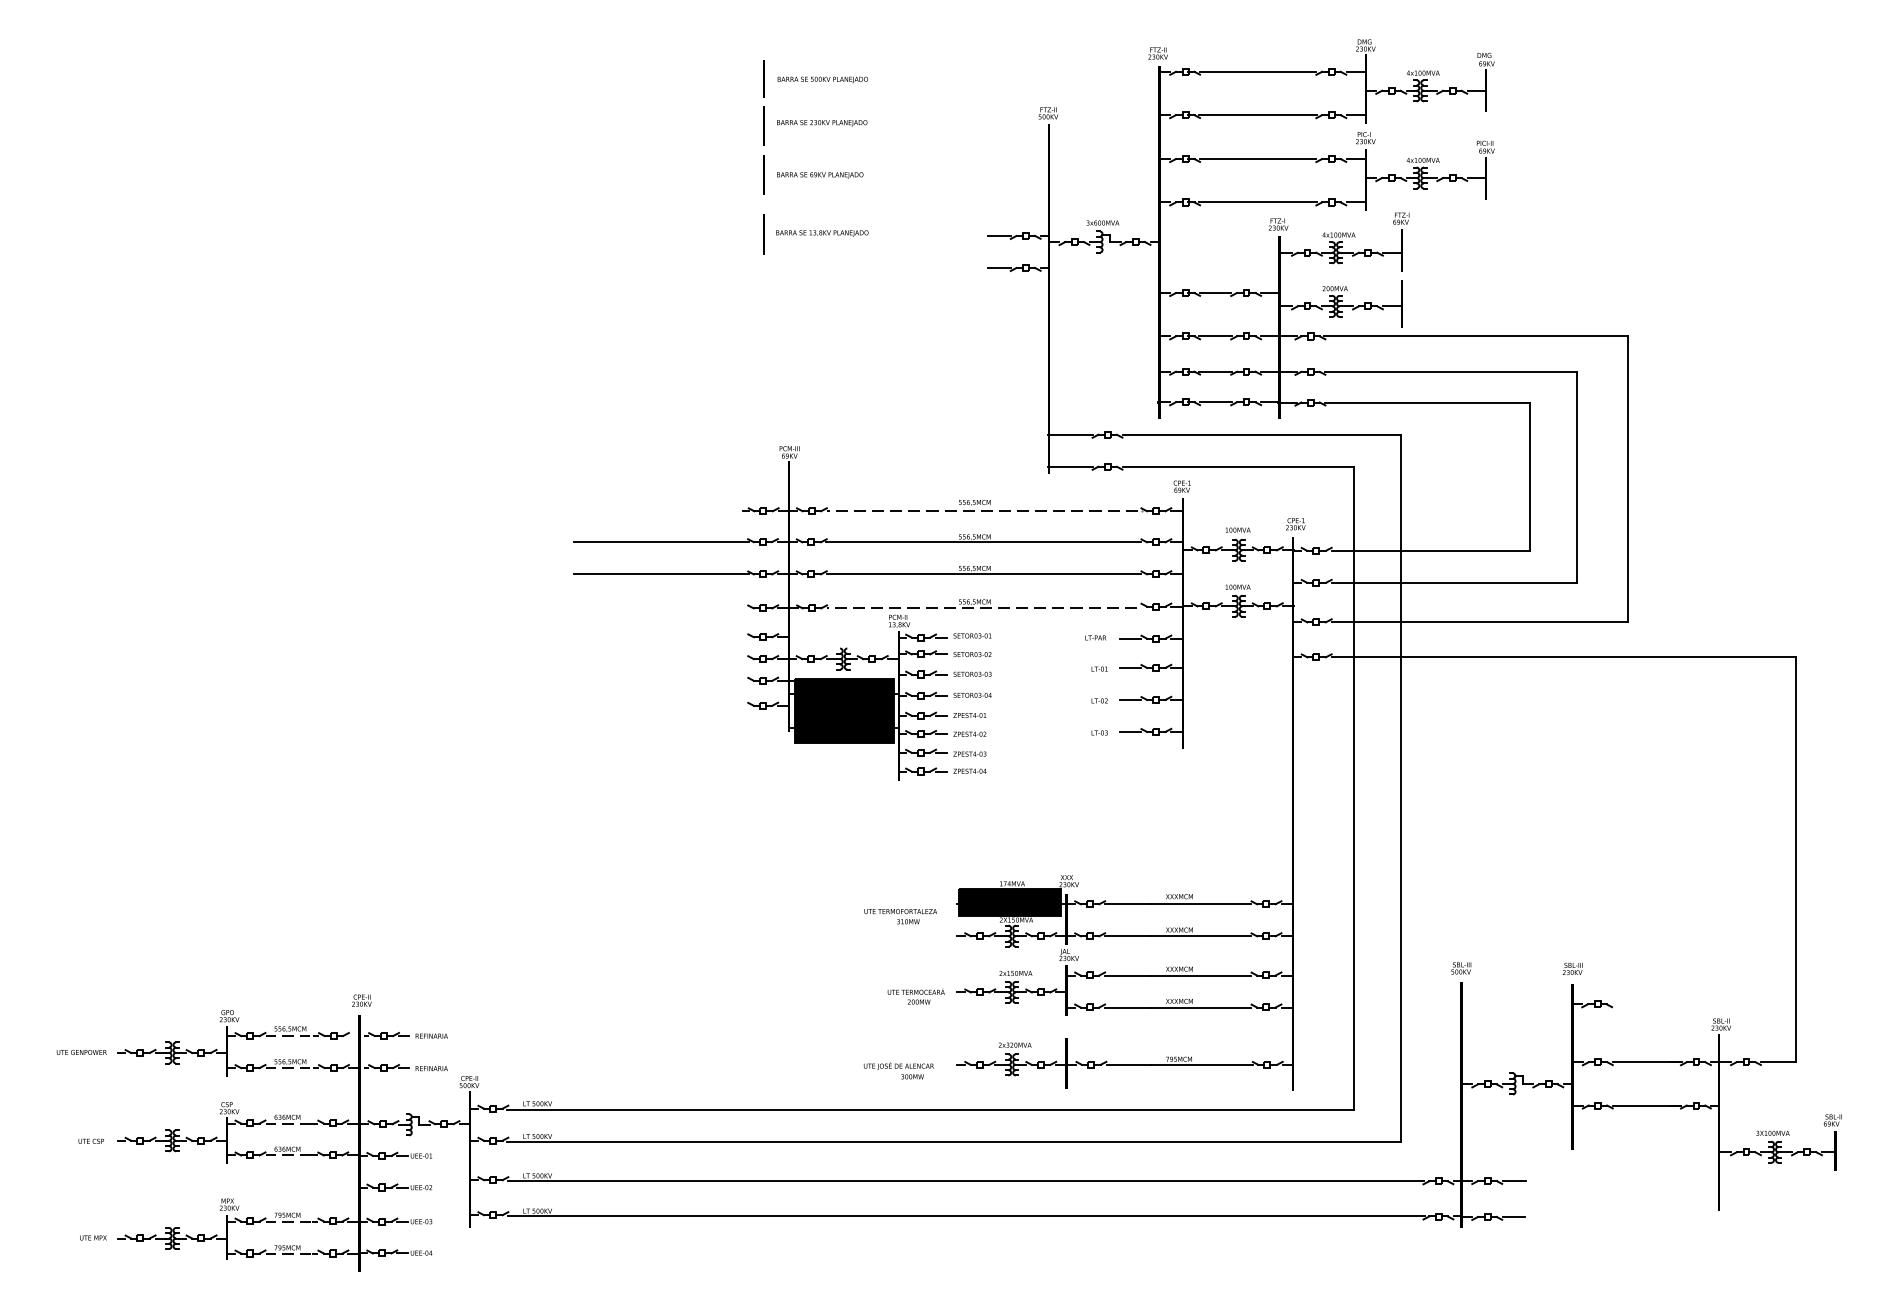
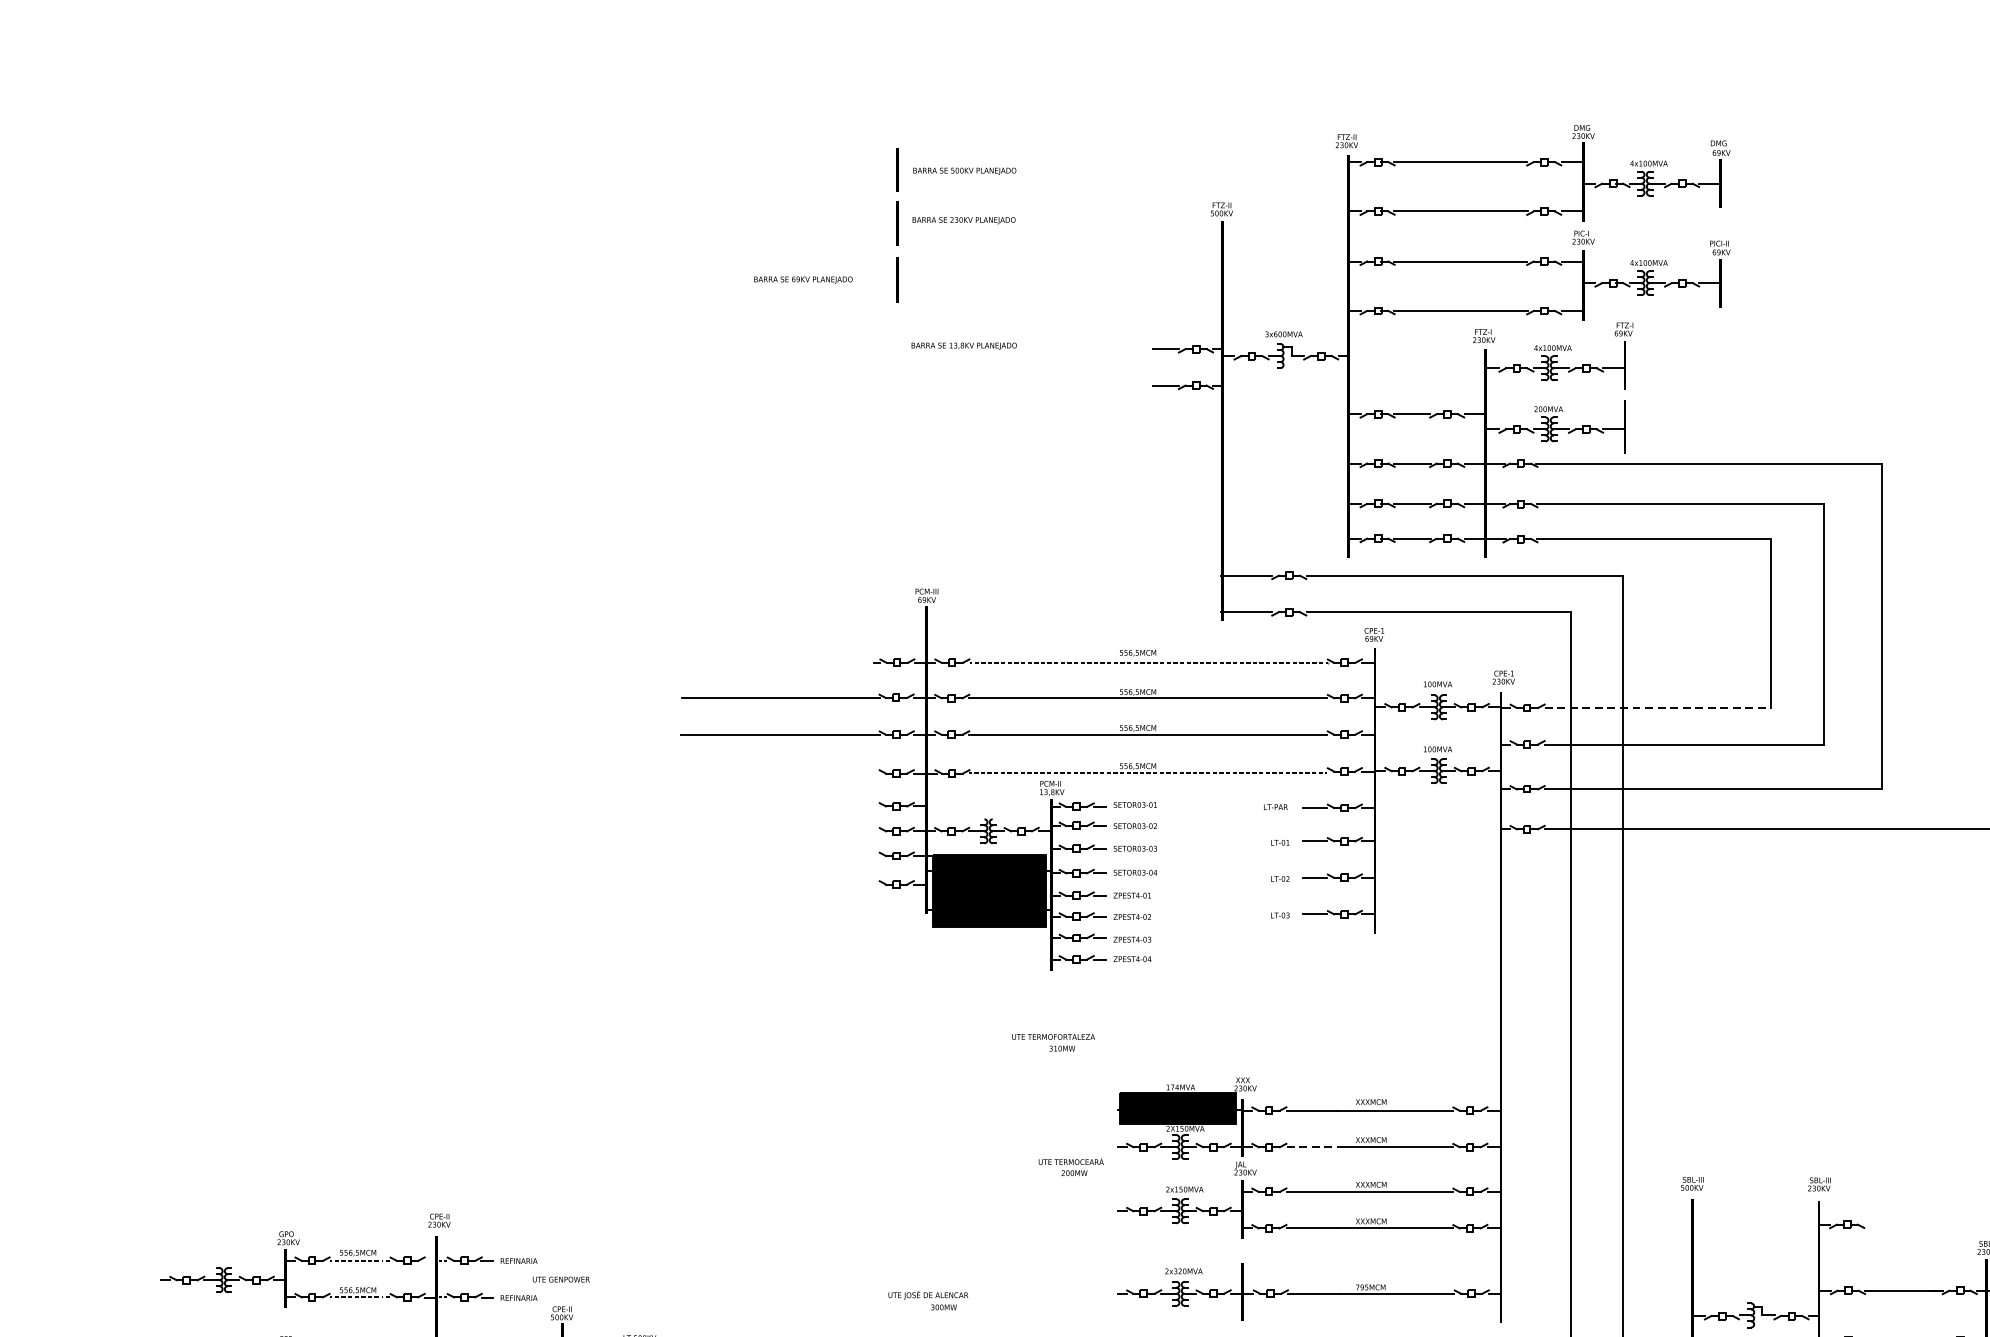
text: (820, 175) -> (803, 280), moved
line: (763, 234) -> (897, 347), removed
line: (1431, 550) -> (1658, 707), solid -> dashed
text: (900, 916) -> (1053, 1042), moved
line: (1128, 936) -> (1313, 1147), solid -> dashed
text: (915, 996) -> (1070, 1166), moved
text: (81, 1052) -> (560, 1279), moved
text: (898, 1070) -> (927, 1300), moved

